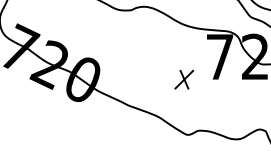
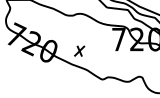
part: (184, 78) -> (79, 50), moved

